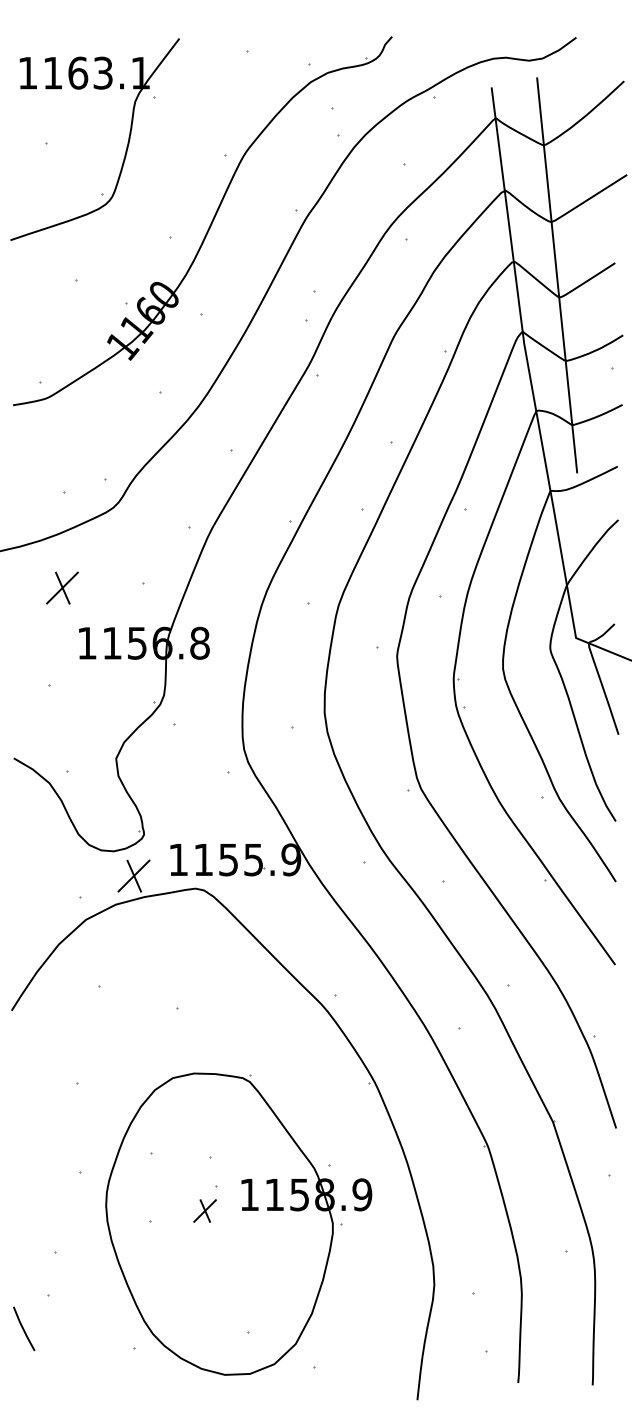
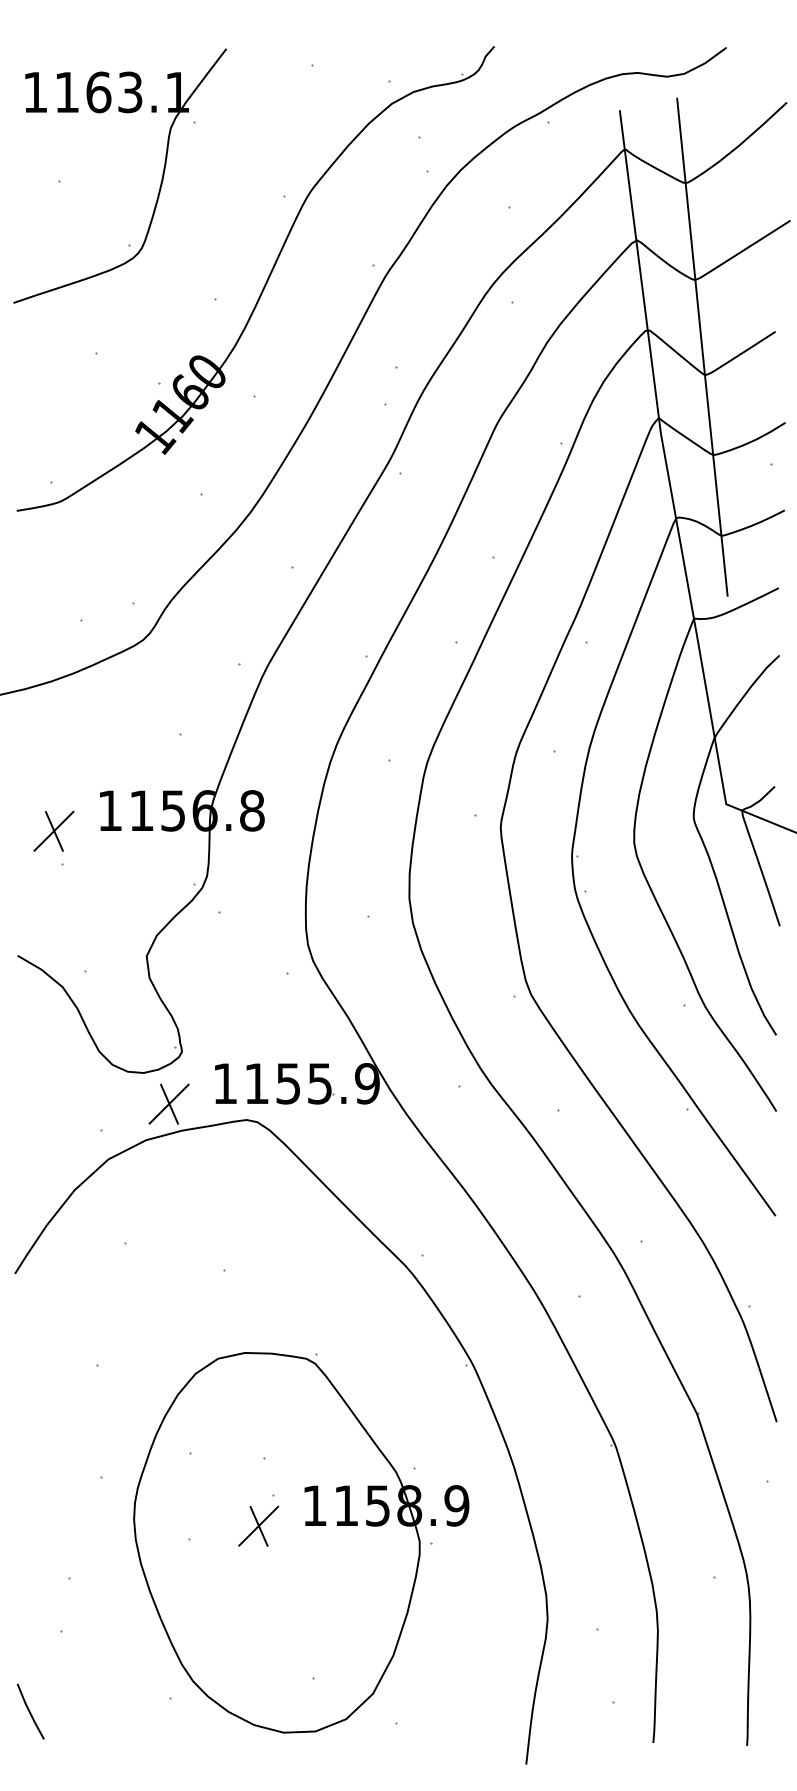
part: (62, 587) -> (53, 830), moved
part: (204, 1210) -> (258, 1525), size x1.43
line: (23, 1328) -> (30, 1711), moved

